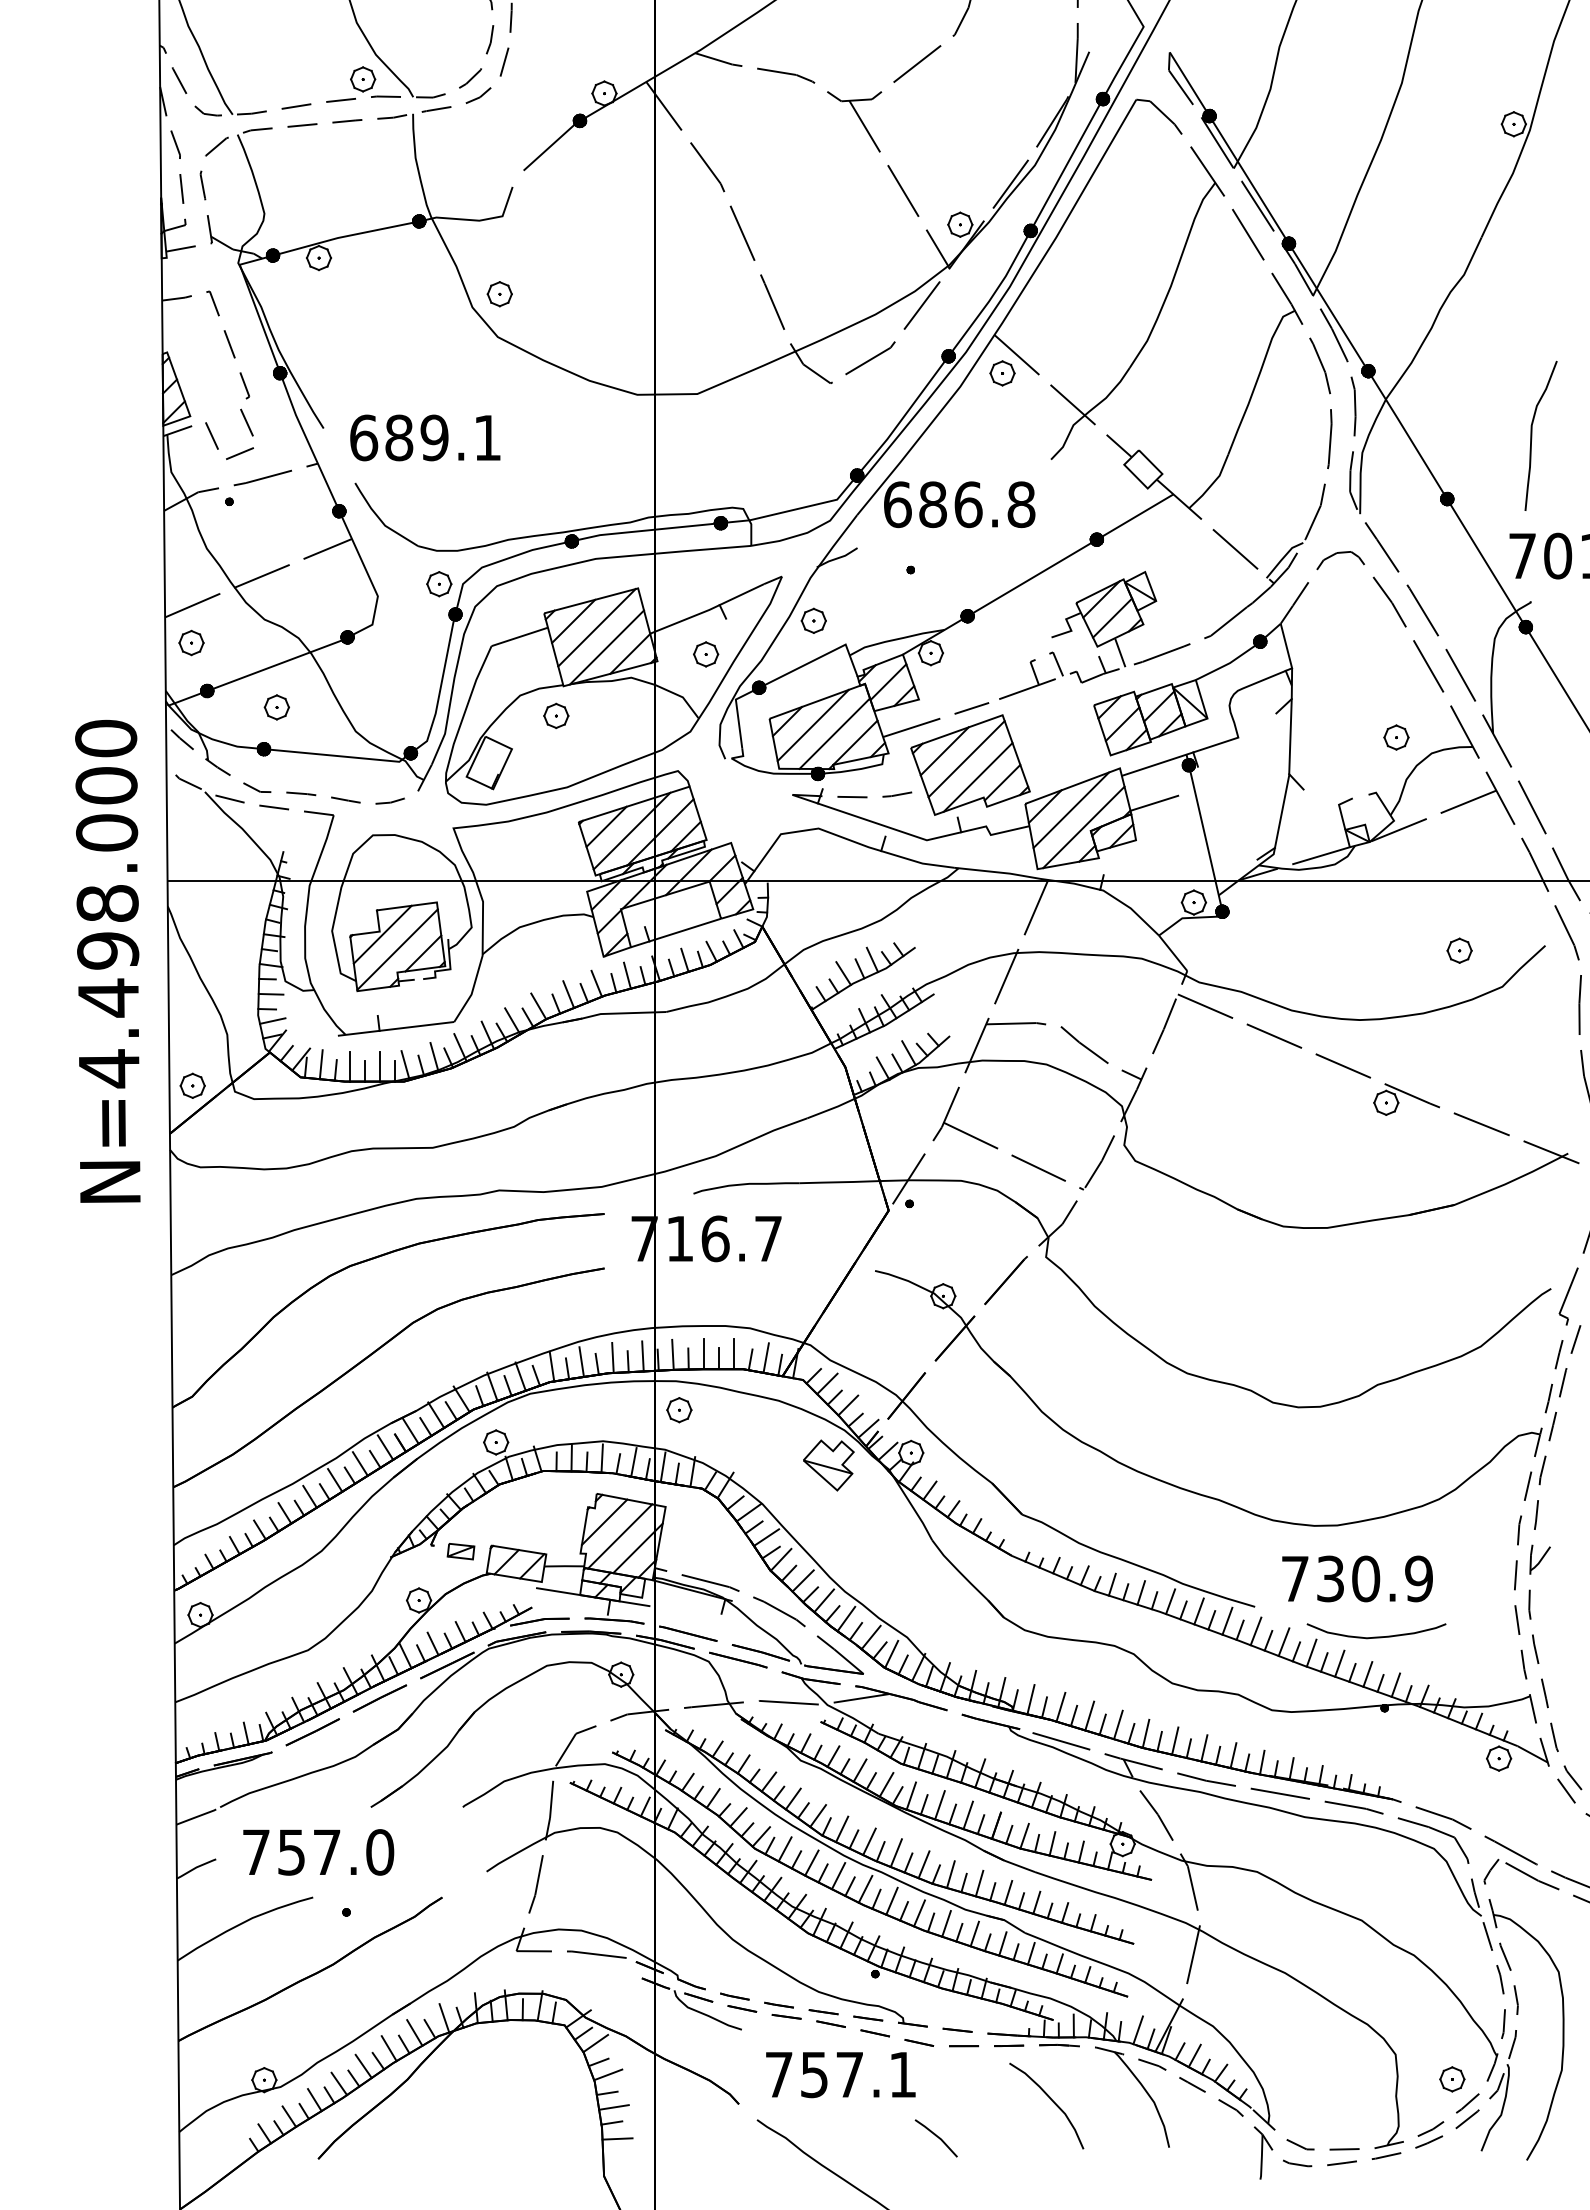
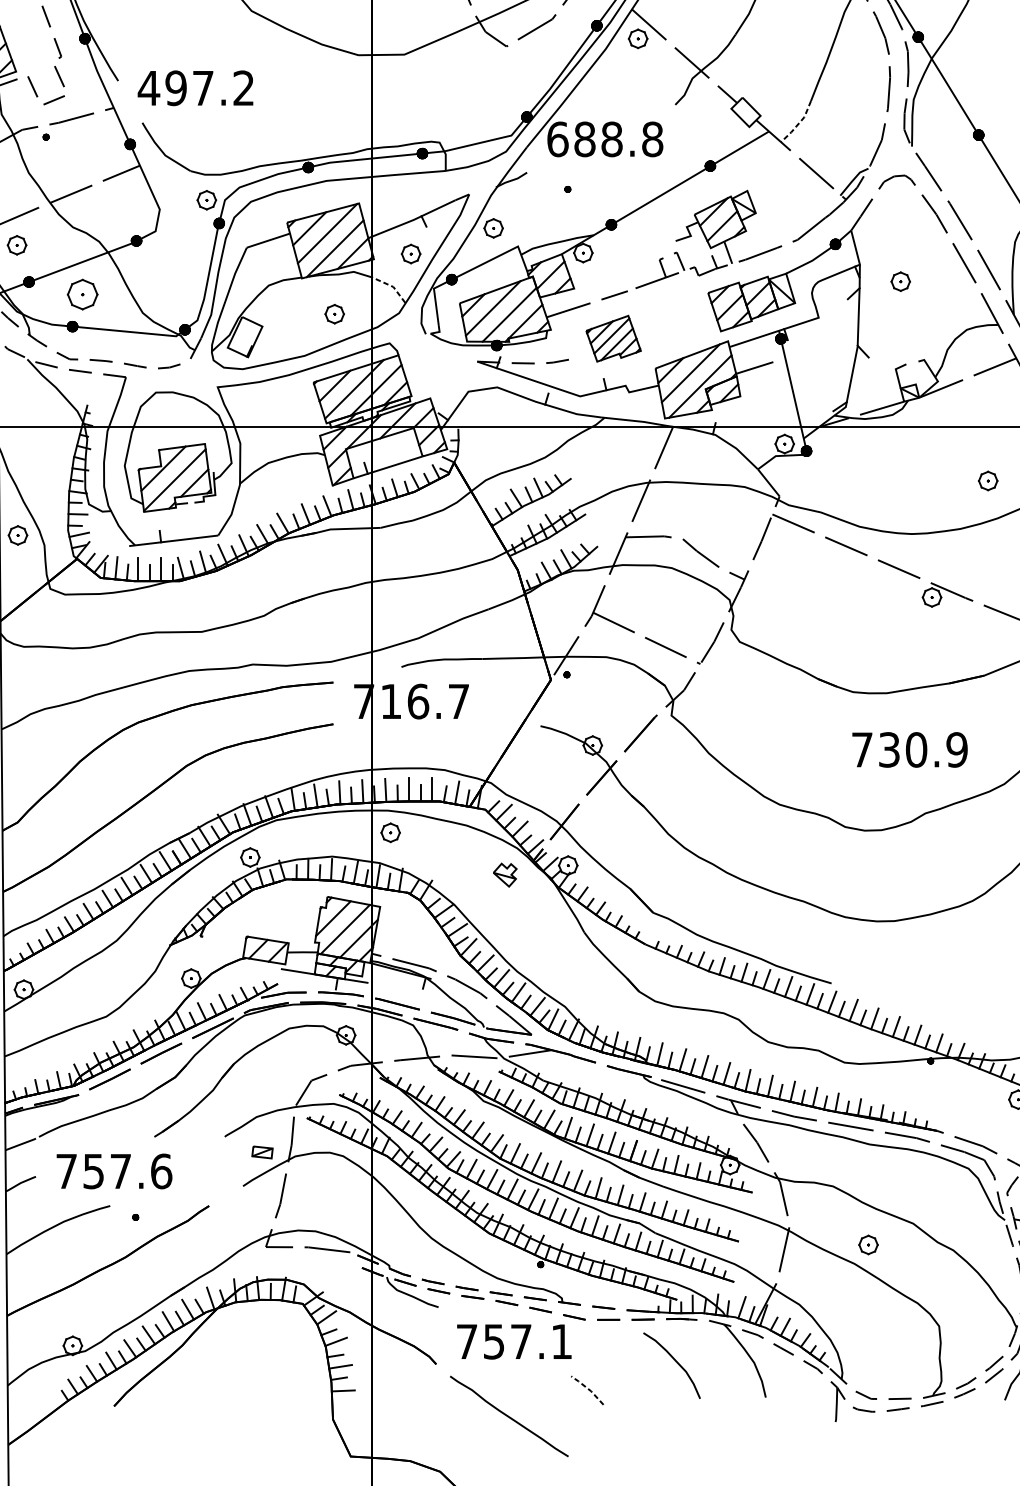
text: (424, 437) -> (195, 87), 689.1 -> 497.2
line: (1212, 484) -> (798, 123), solid -> dashed
text: (968, 504) -> (612, 139), 686.8 -> 688.8
line: (681, 696) -> (392, 286), solid -> dashed
part: (276, 707) -> (82, 294), size x1.6
part: (556, 715) -> (334, 313), moved
part: (1396, 737) -> (900, 281), moved
part: (970, 764) -> (613, 338), size x0.6
part: (192, 1085) -> (17, 535), moved
part: (828, 1465) -> (504, 875), size x0.6
part: (460, 1551) -> (262, 1152), moved
text: (1357, 1578) -> (909, 749), moved
curve: (1376, 1636) -> (924, 1006), removed
text: (380, 1852) -> (161, 1171), 757.0 -> 757.6
part: (1452, 2079) -> (868, 1245), moved
line: (938, 2136) -> (589, 1389), solid -> dashed

